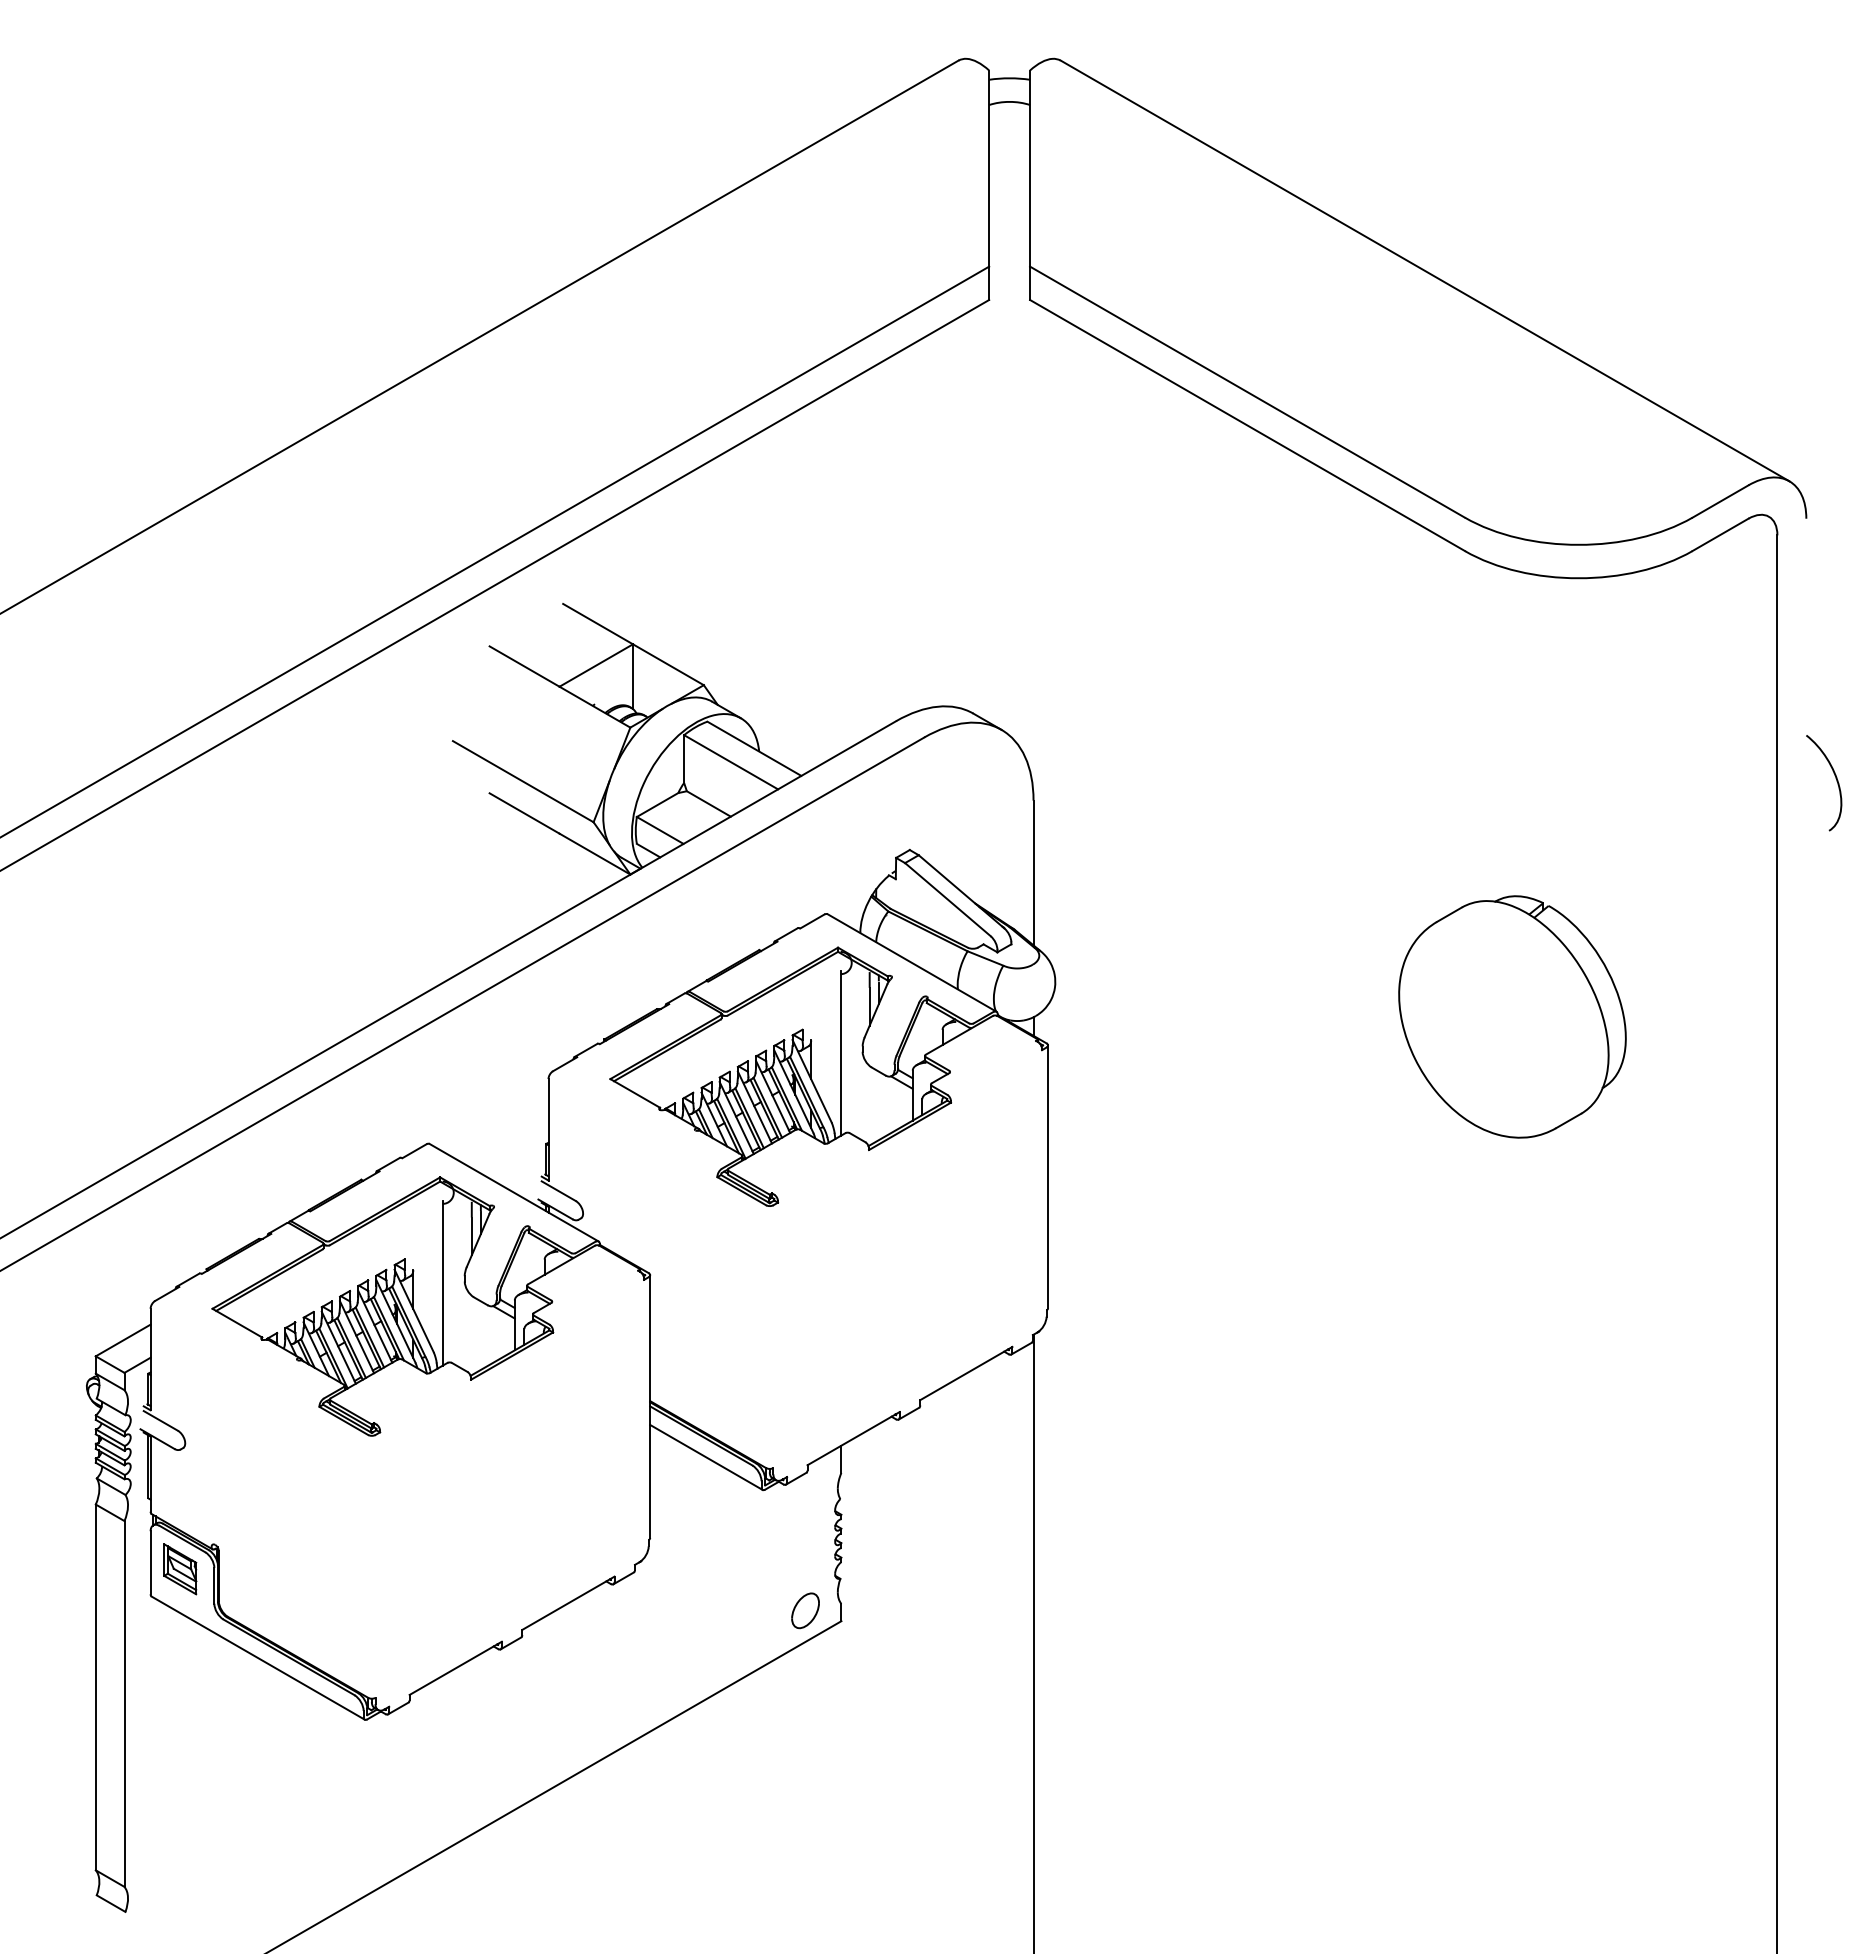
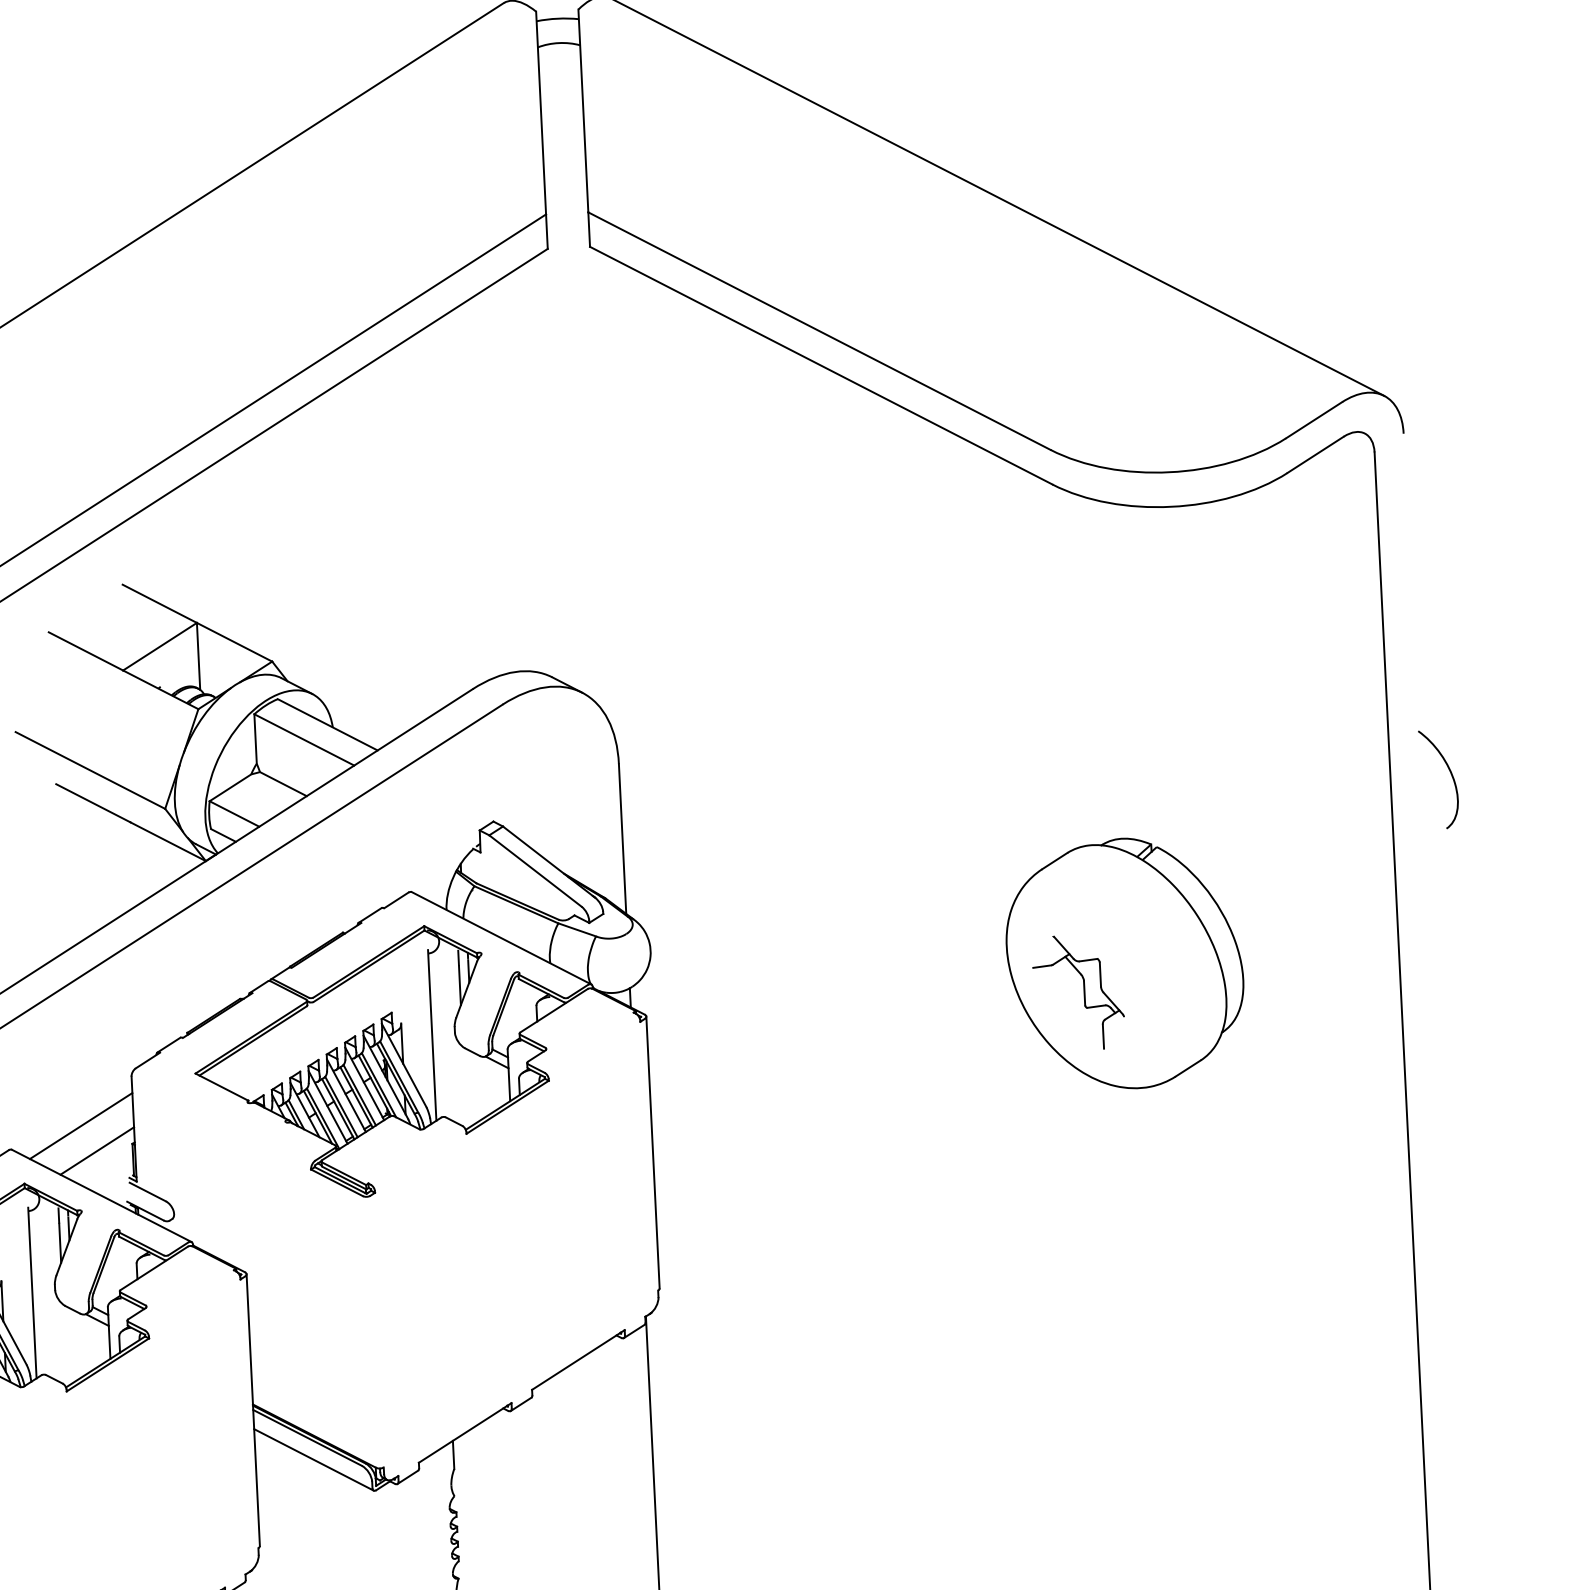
curve: (1835, 778) -> (1450, 774), moved
part: (1465, 1042) -> (1077, 992), added
line: (497, 1123) -> (81, 1125), added
line: (511, 1149) -> (96, 1151), added

